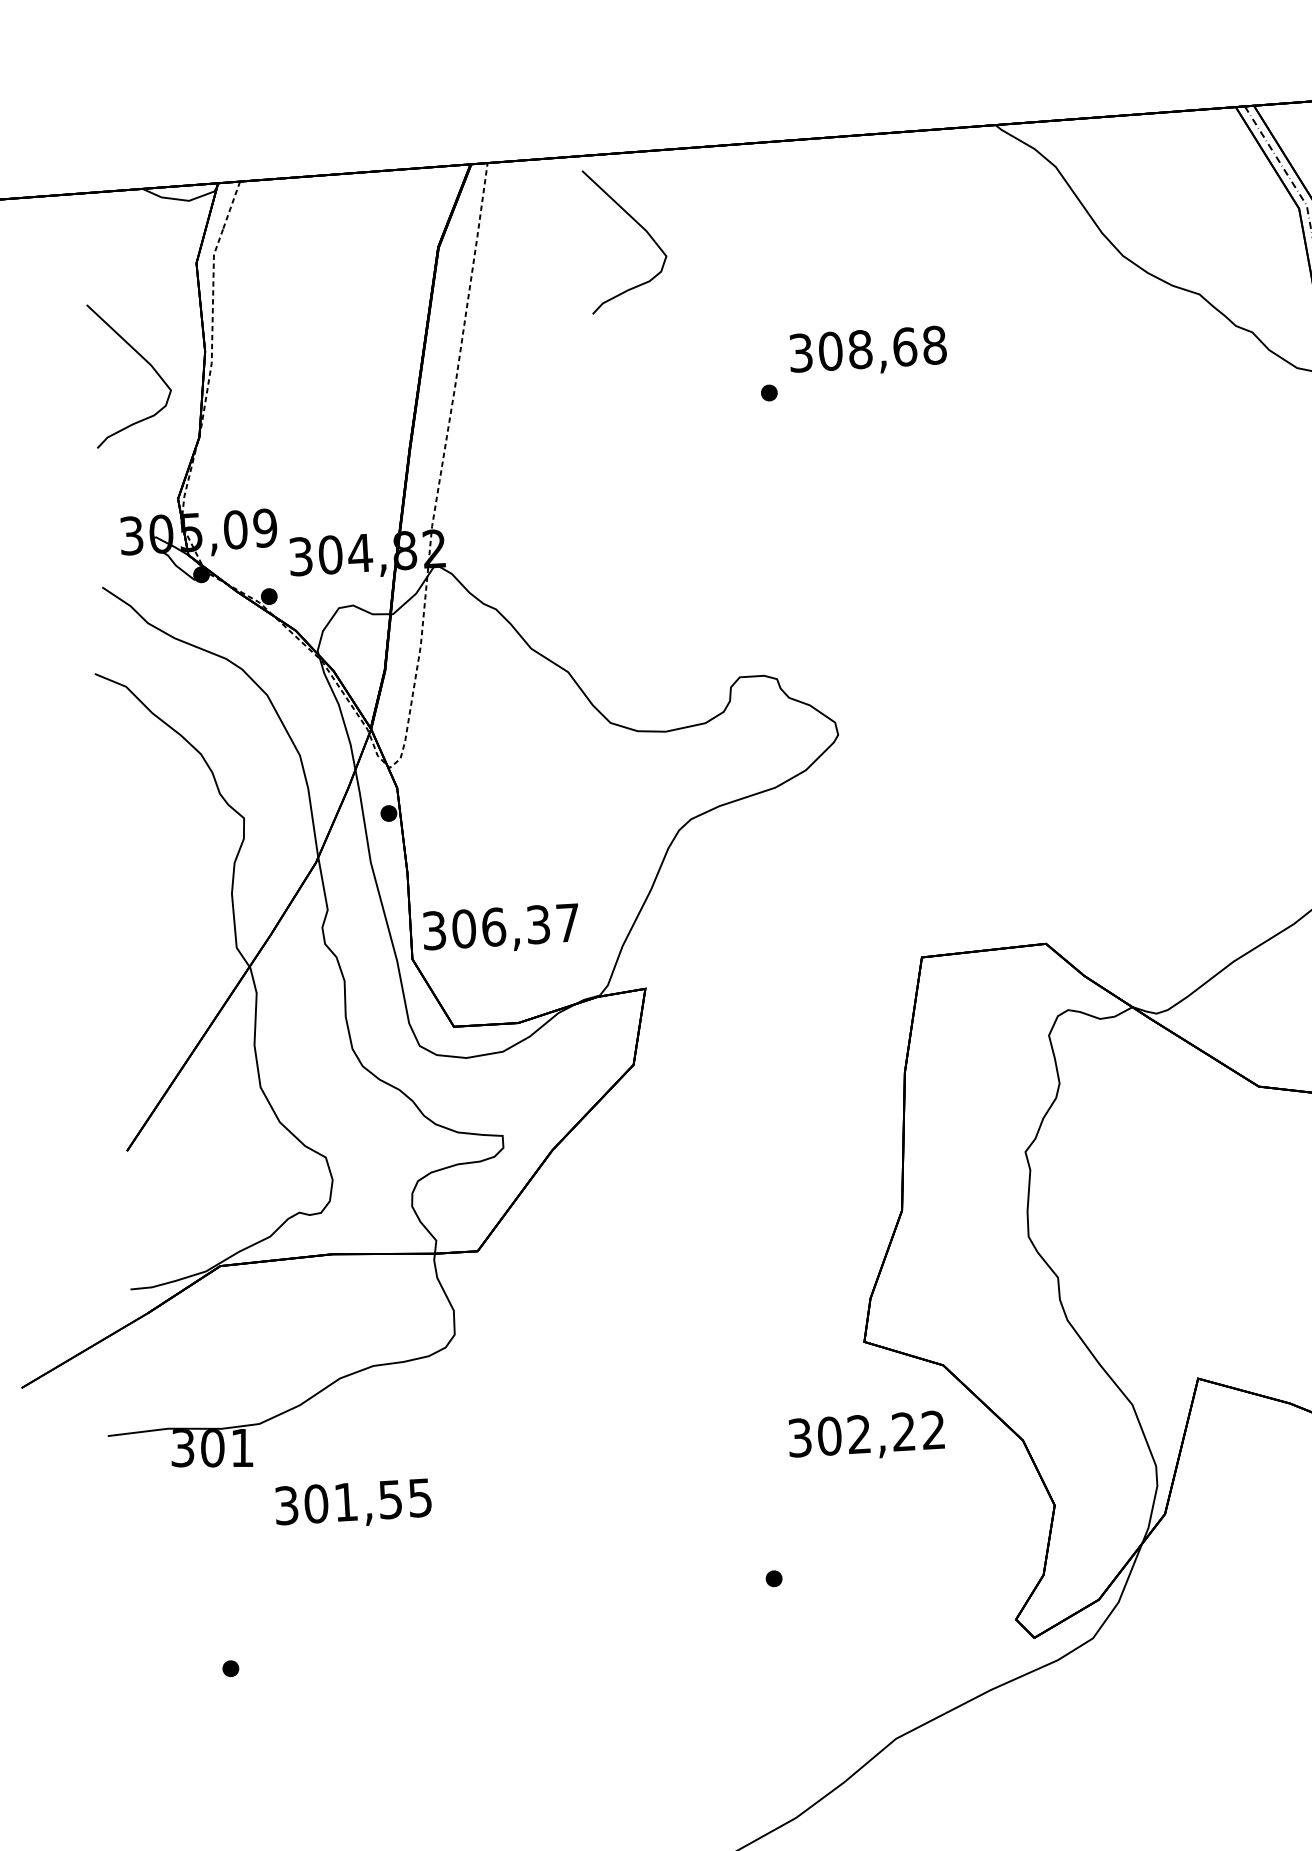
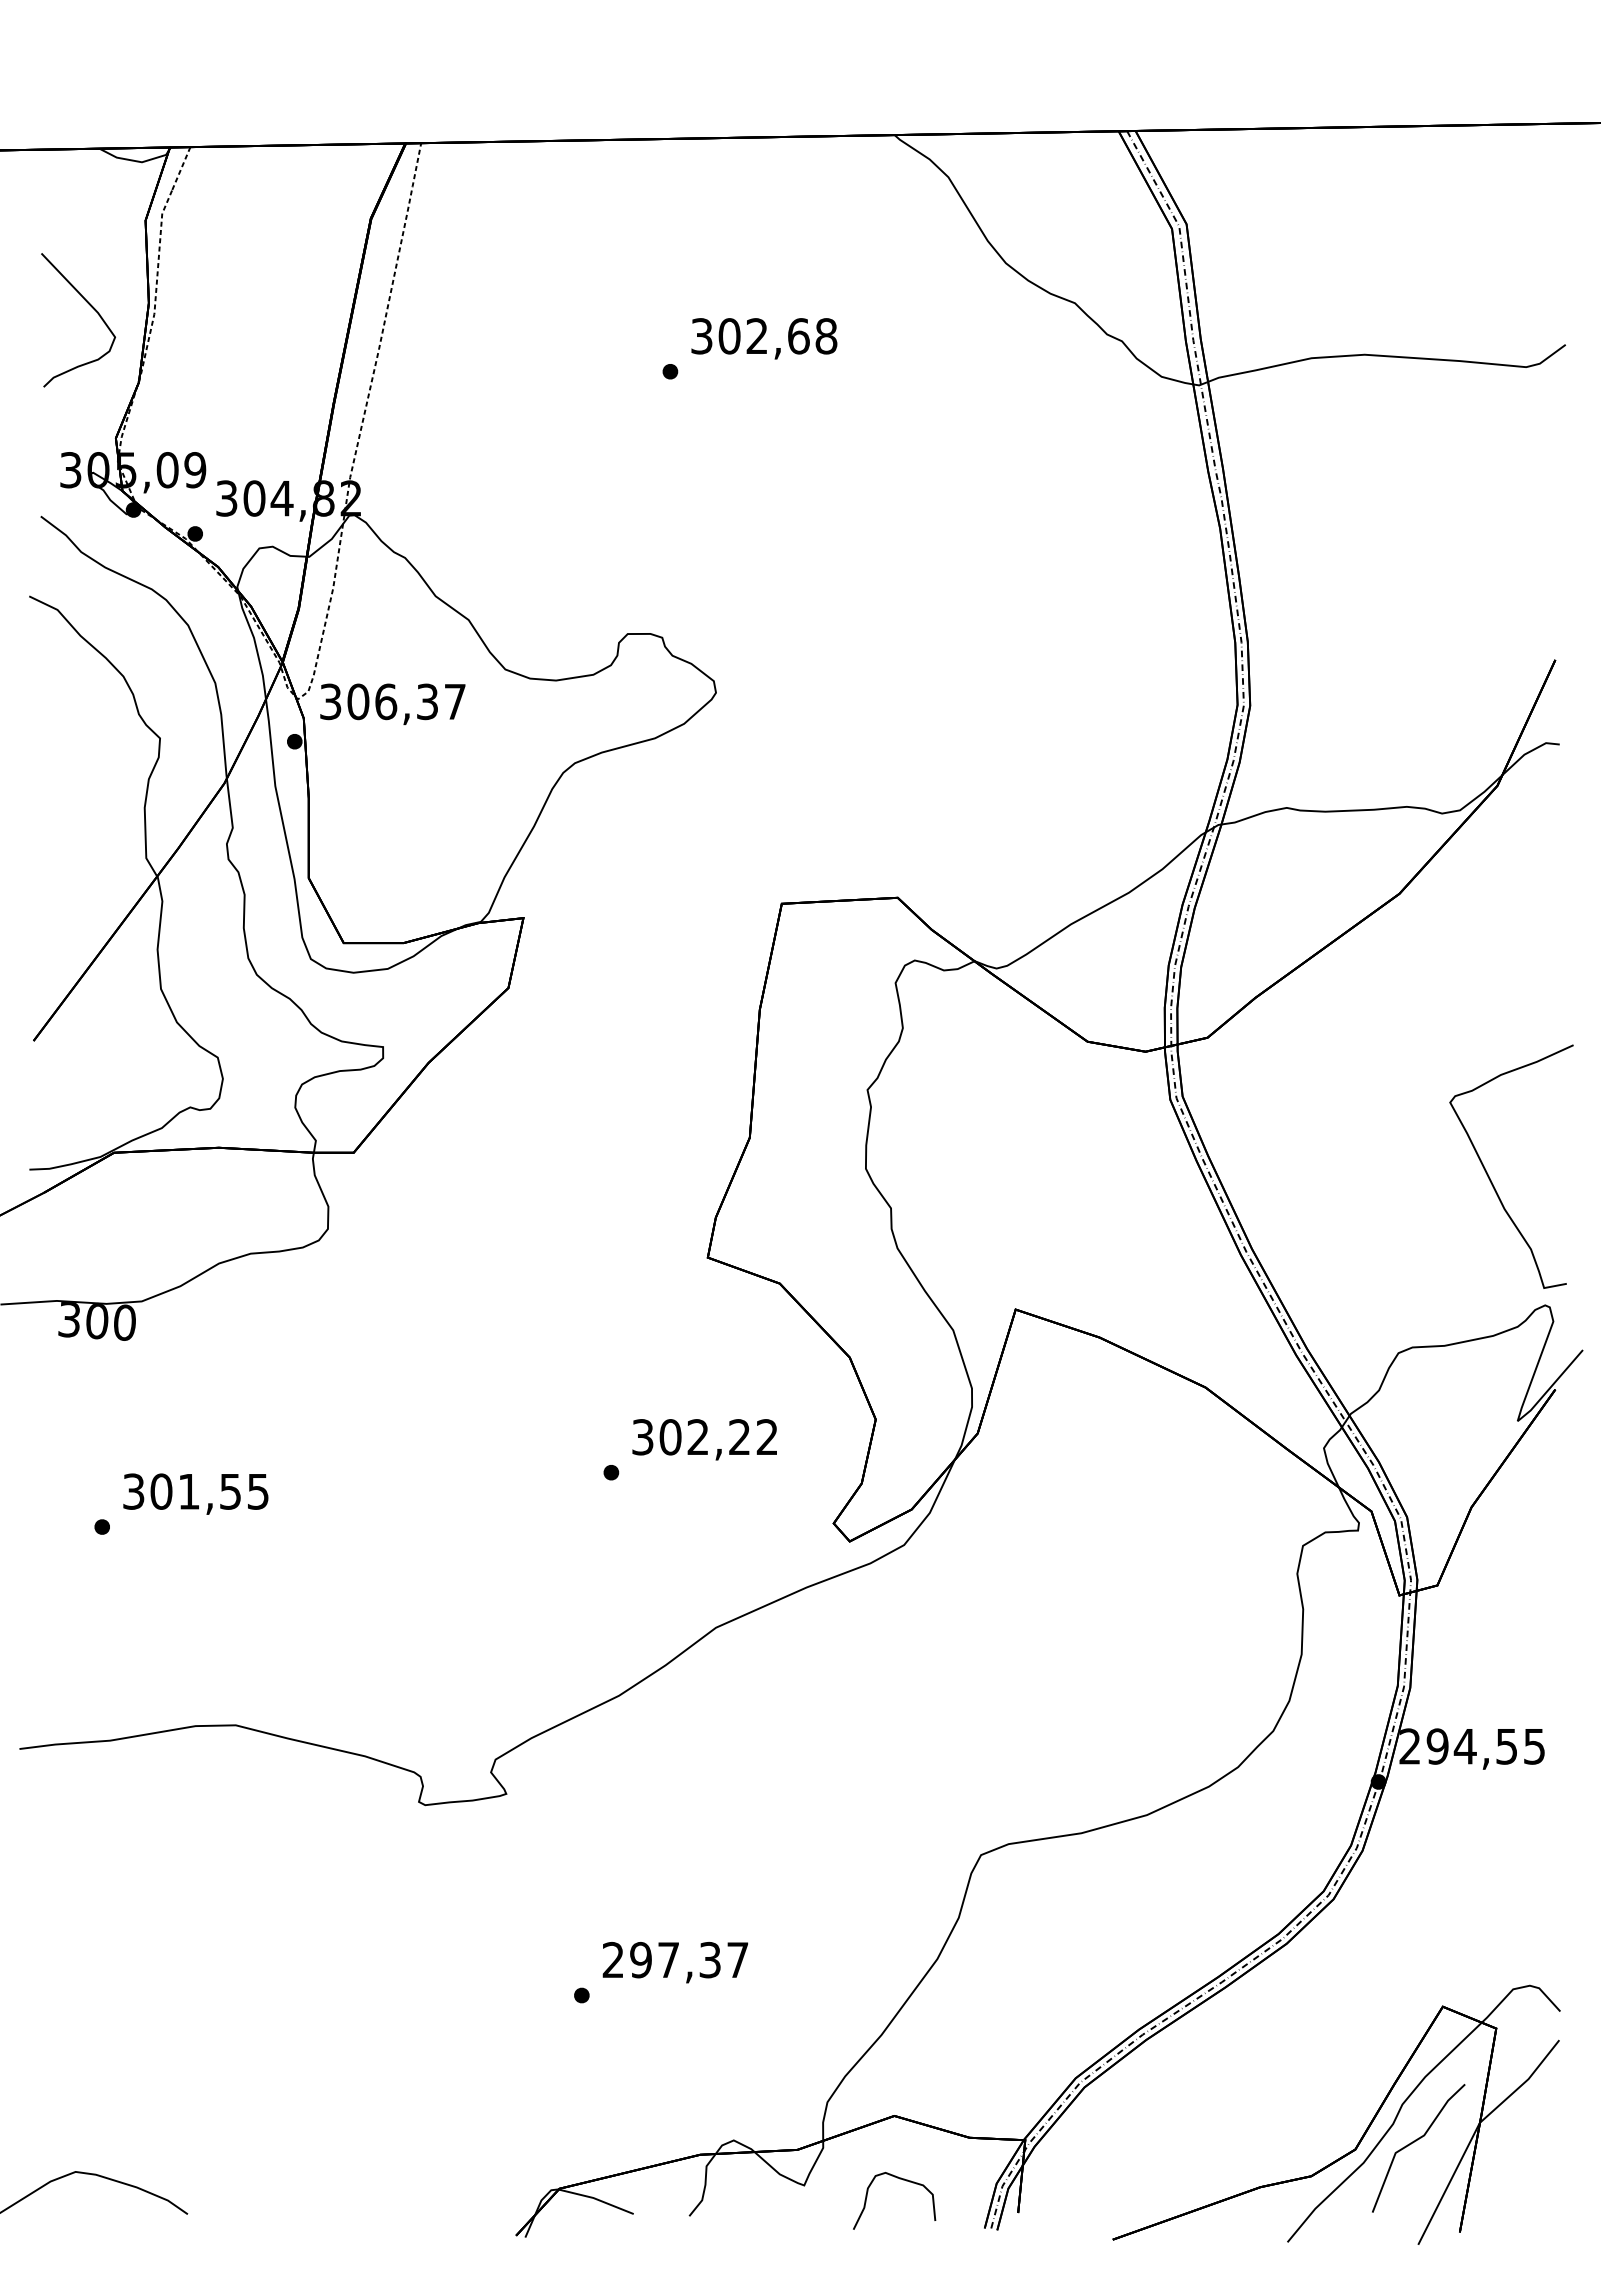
curve: (639, 225) -> (558, 209), removed
text: (860, 349) -> (757, 336), 308,68 -> 302,68
text: (500, 929) -> (392, 704), moved
text: (866, 1436) -> (704, 1439), moved
text: (242, 1447) -> (124, 1322), 301 -> 300
text: (353, 1503) -> (195, 1493), moved

